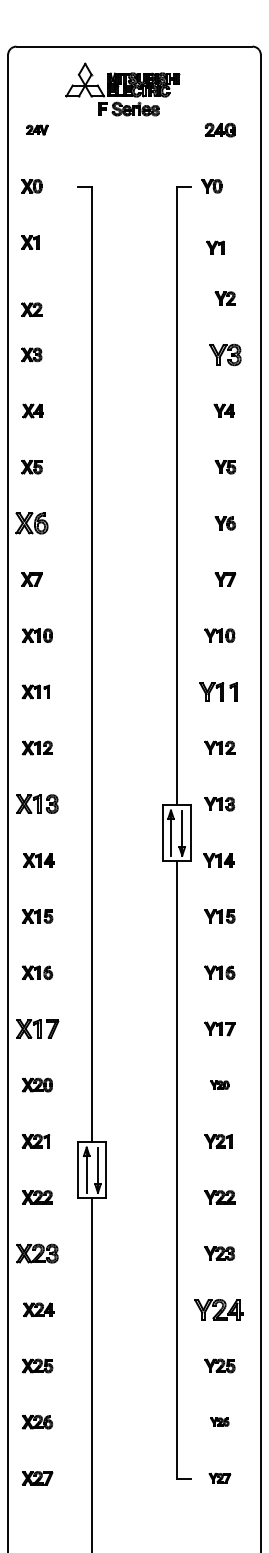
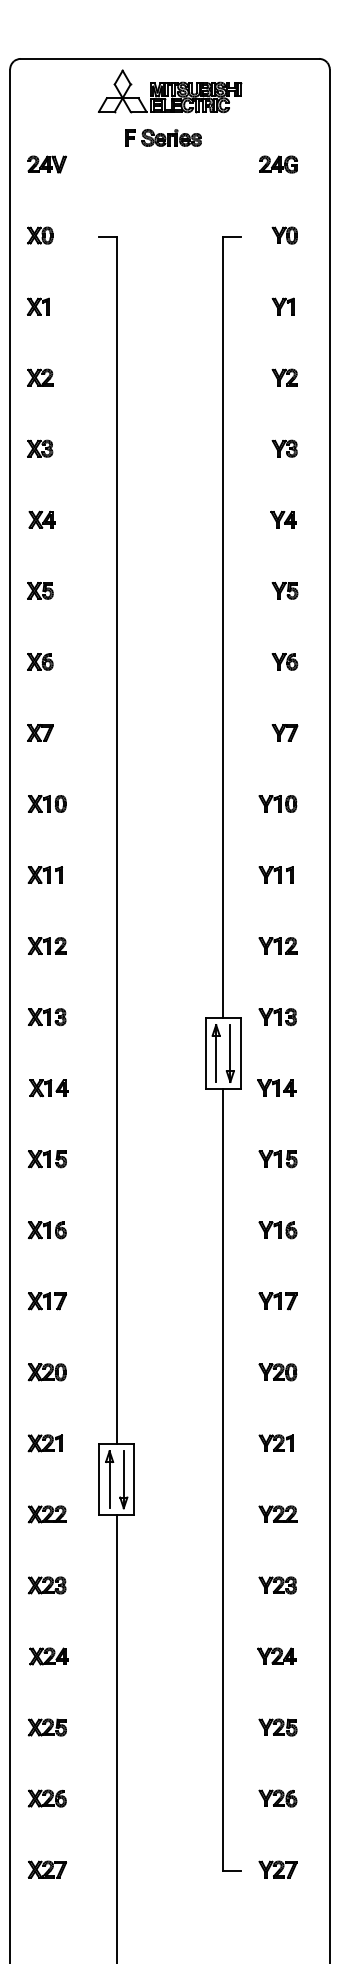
part: (123, 80) -> (170, 91), moved
part: (36, 130) -> (46, 164), size x1.43
part: (211, 186) -> (284, 235), moved
part: (214, 247) -> (282, 306), moved
part: (32, 309) -> (40, 377), moved
part: (225, 354) -> (284, 448), size x0.62
part: (32, 523) -> (40, 661), size x0.62
part: (217, 691) -> (275, 874), size x0.71
part: (36, 804) -> (46, 1017), size x0.71
part: (36, 1029) -> (46, 1301), size x0.71
part: (219, 1085) -> (277, 1372), size x1.67
part: (36, 1253) -> (46, 1585), size x0.71
part: (218, 1309) -> (276, 1655), size x0.62
part: (219, 1422) -> (277, 1798), size x1.67
part: (219, 1478) -> (277, 1869), size x1.43

